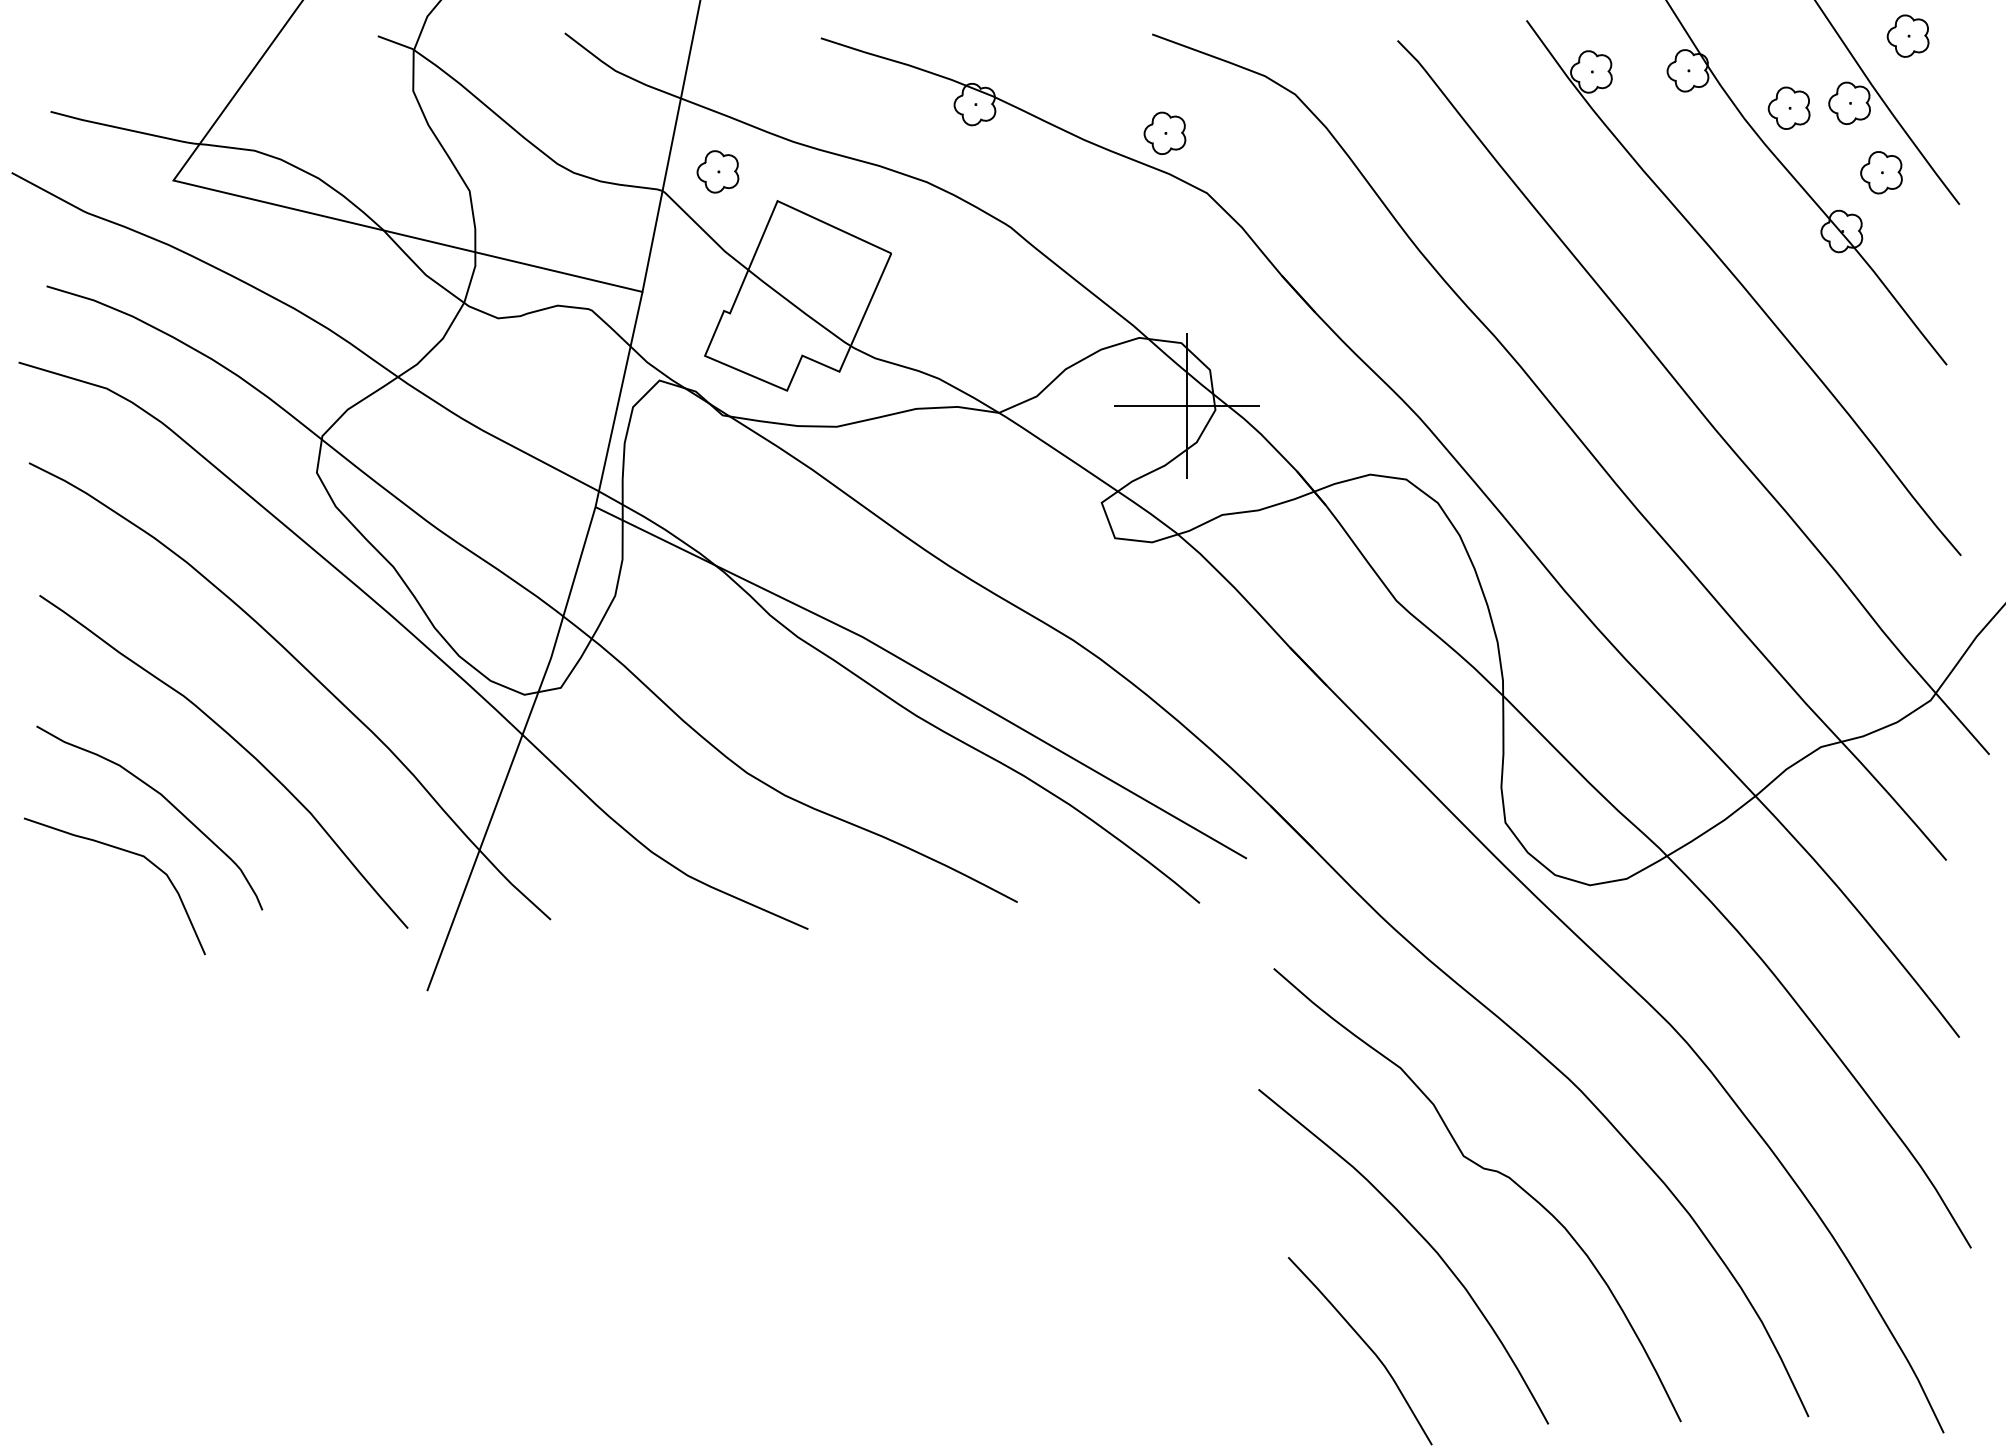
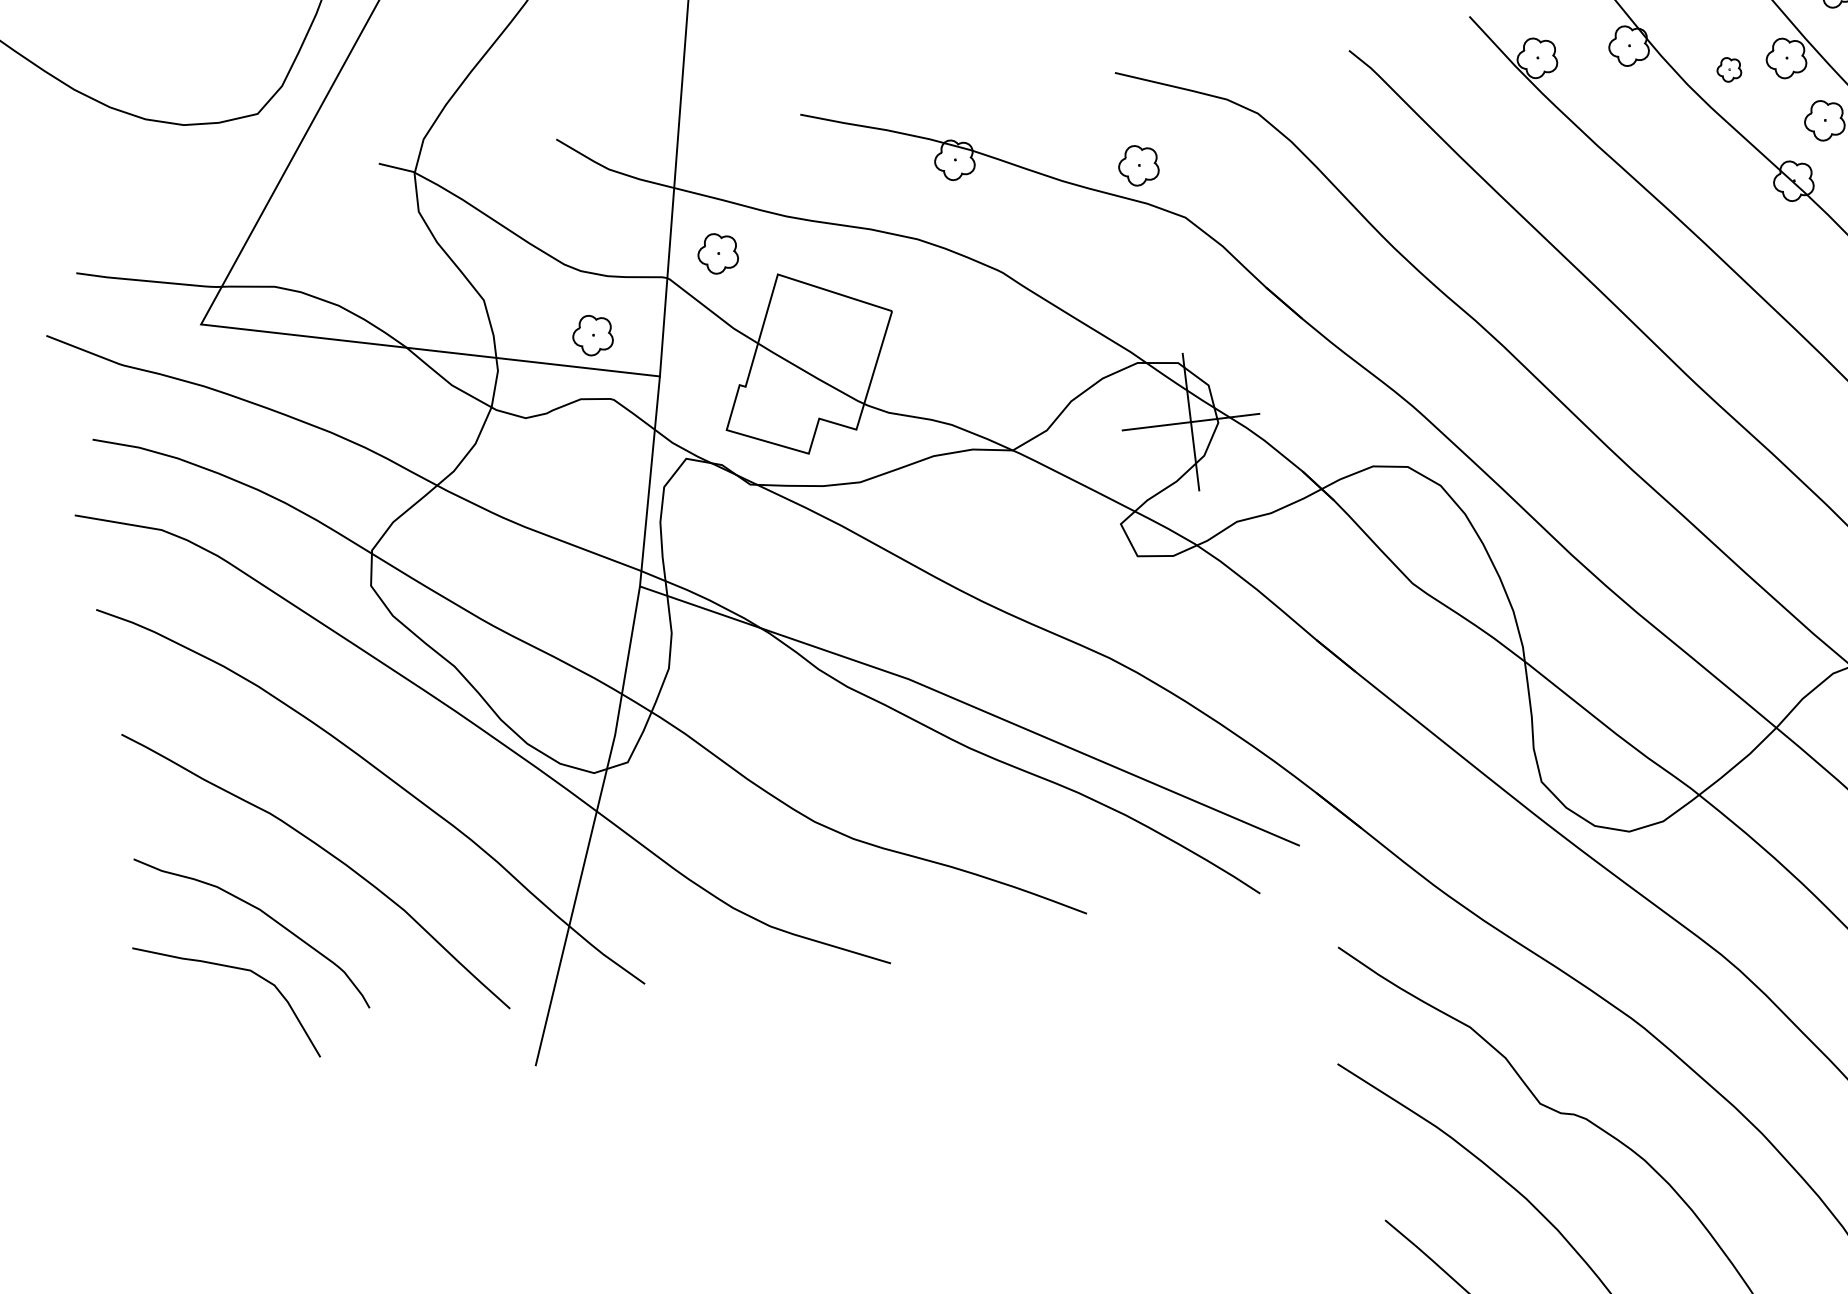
part: (1788, 107) -> (1728, 69), size x0.6
part: (577, 240) -> (592, 335), added

